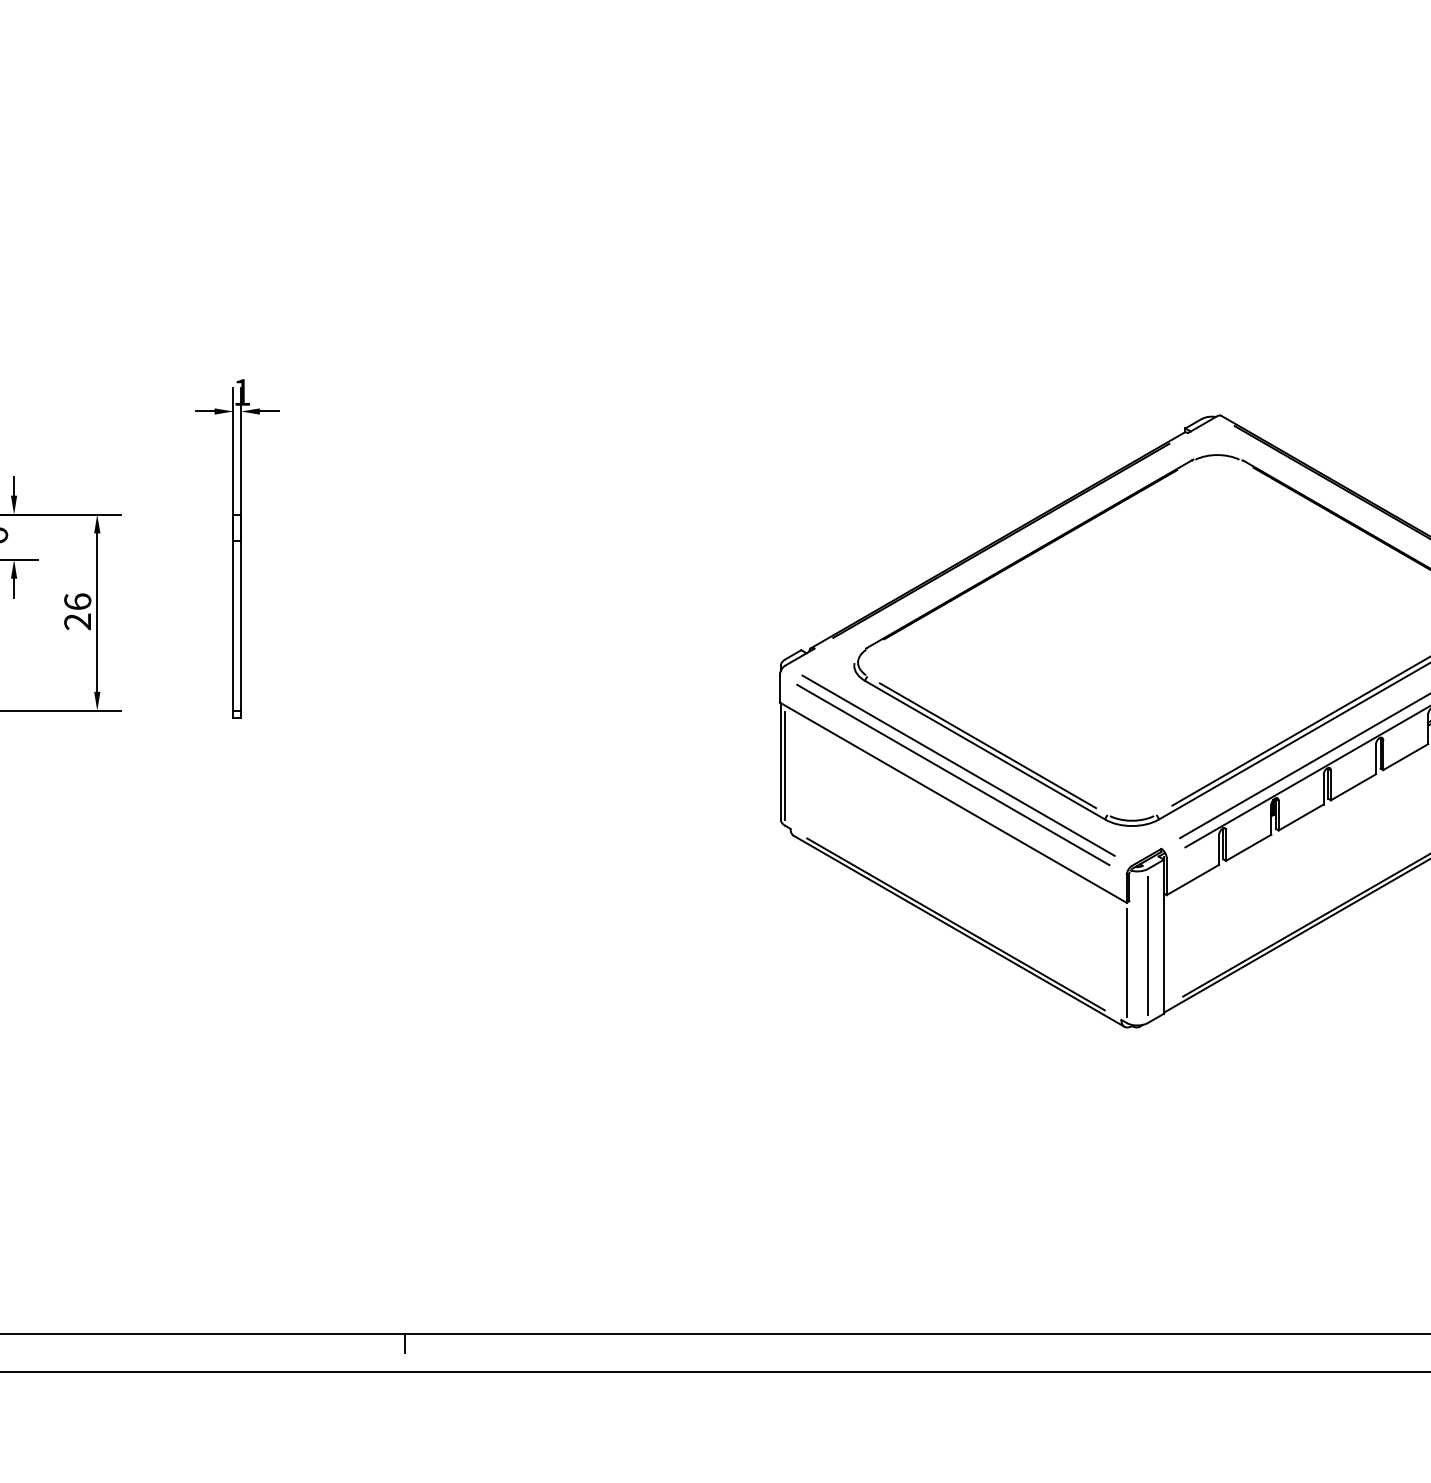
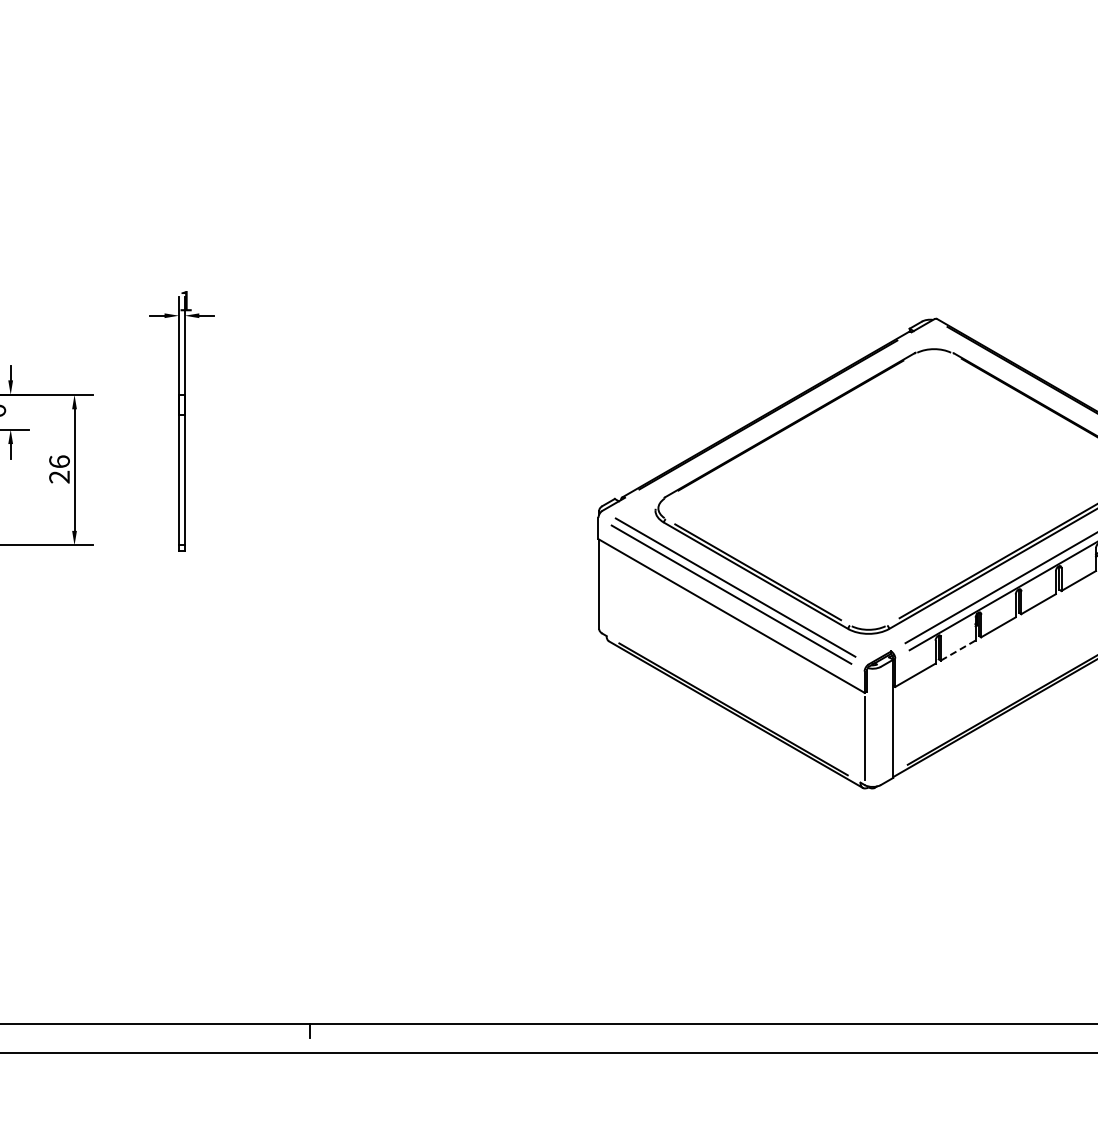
line: (785, 765) -> (602, 587), removed
line: (1249, 847) -> (958, 650), solid -> dashed
line: (1147, 945) -> (880, 725), removed

